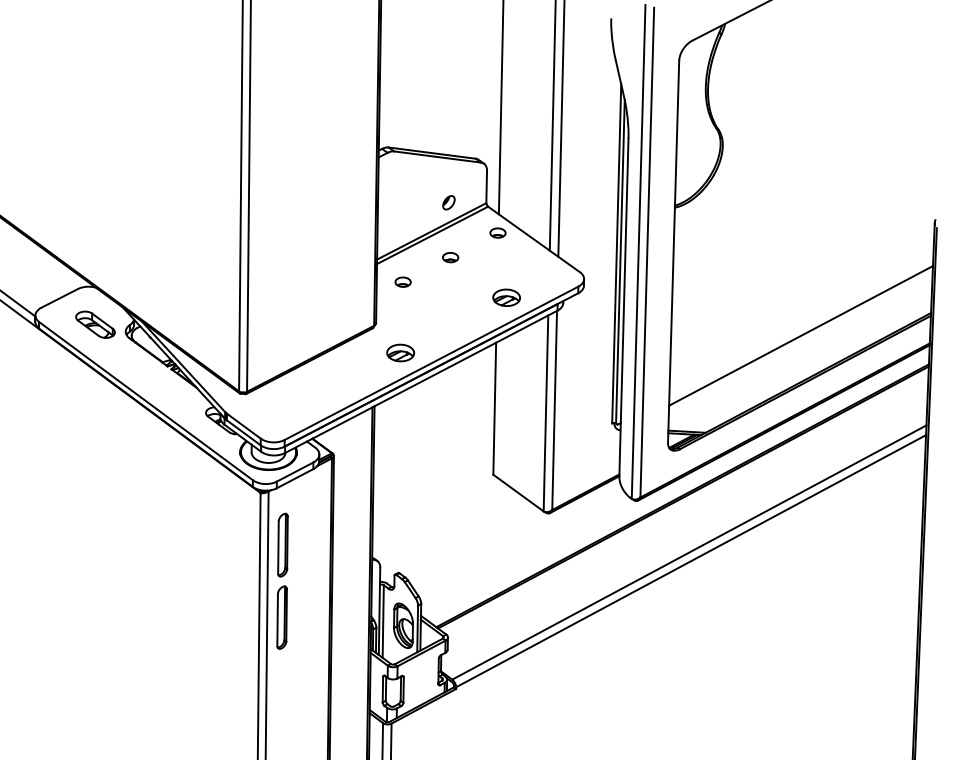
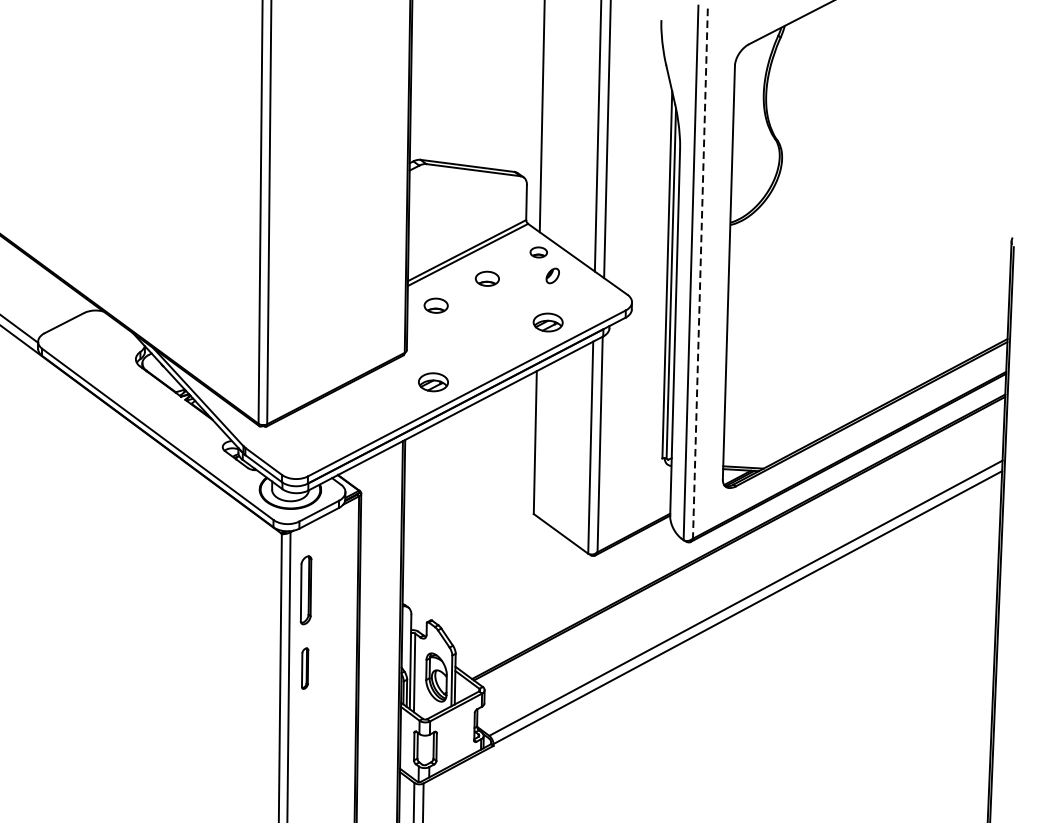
part: (448, 202) -> (552, 275), moved
line: (647, 252) -> (700, 273), solid -> dashed
part: (450, 257) -> (487, 278), size x1.4
part: (402, 281) -> (435, 304), size x1.4
part: (95, 324) -> (103, 351), removed
line: (801, 335) -> (867, 363), removed
part: (281, 617) -> (304, 668), size x0.6

